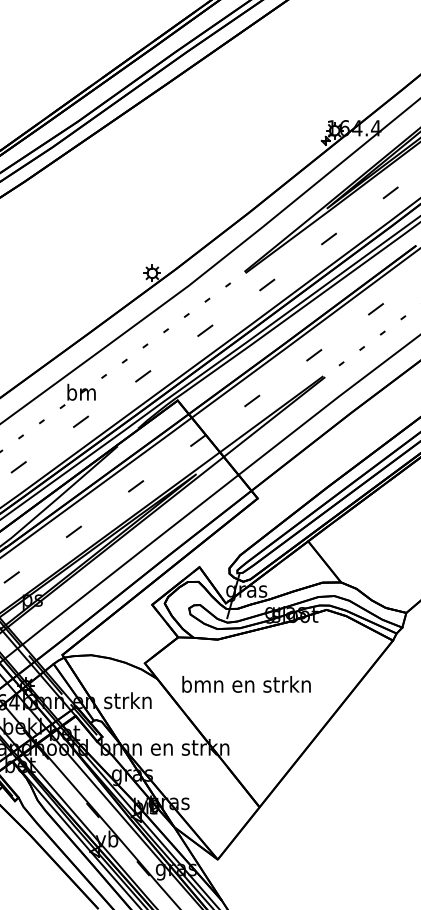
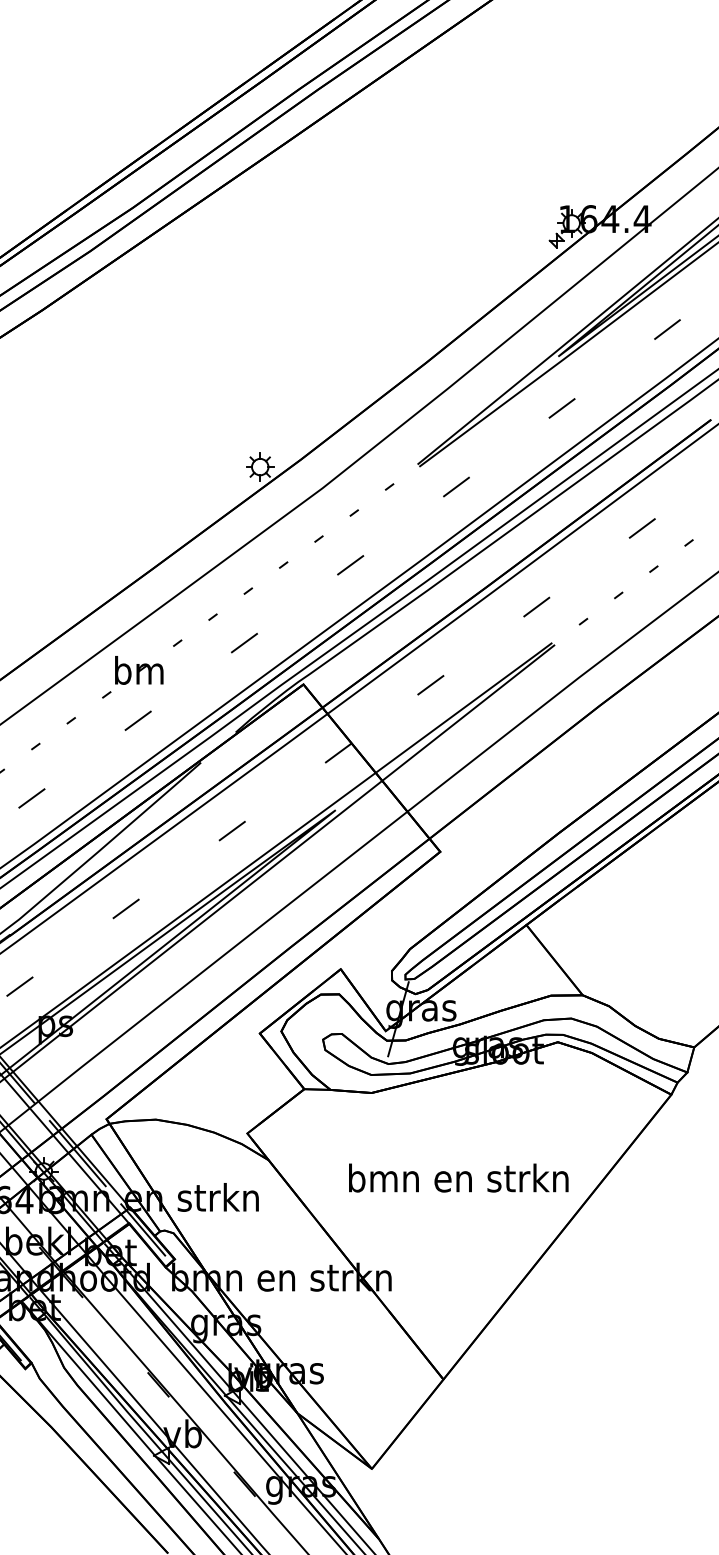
text: (246, 684) -> (458, 1178), moved

